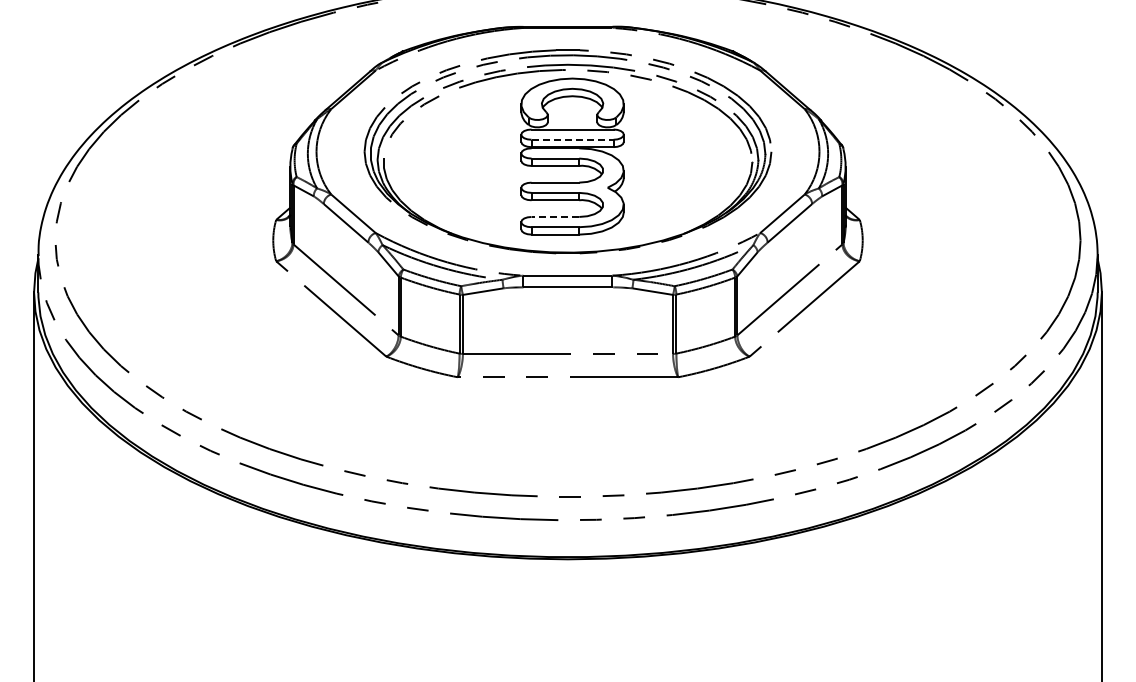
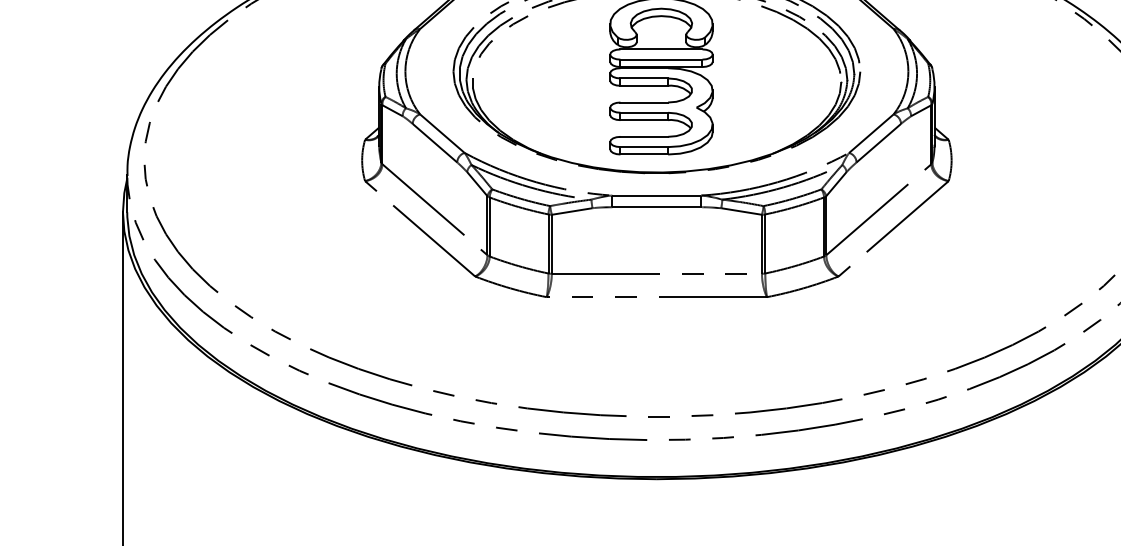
line: (573, 139) -> (662, 59), dashed -> solid
line: (555, 216) -> (644, 136), dashed -> solid

